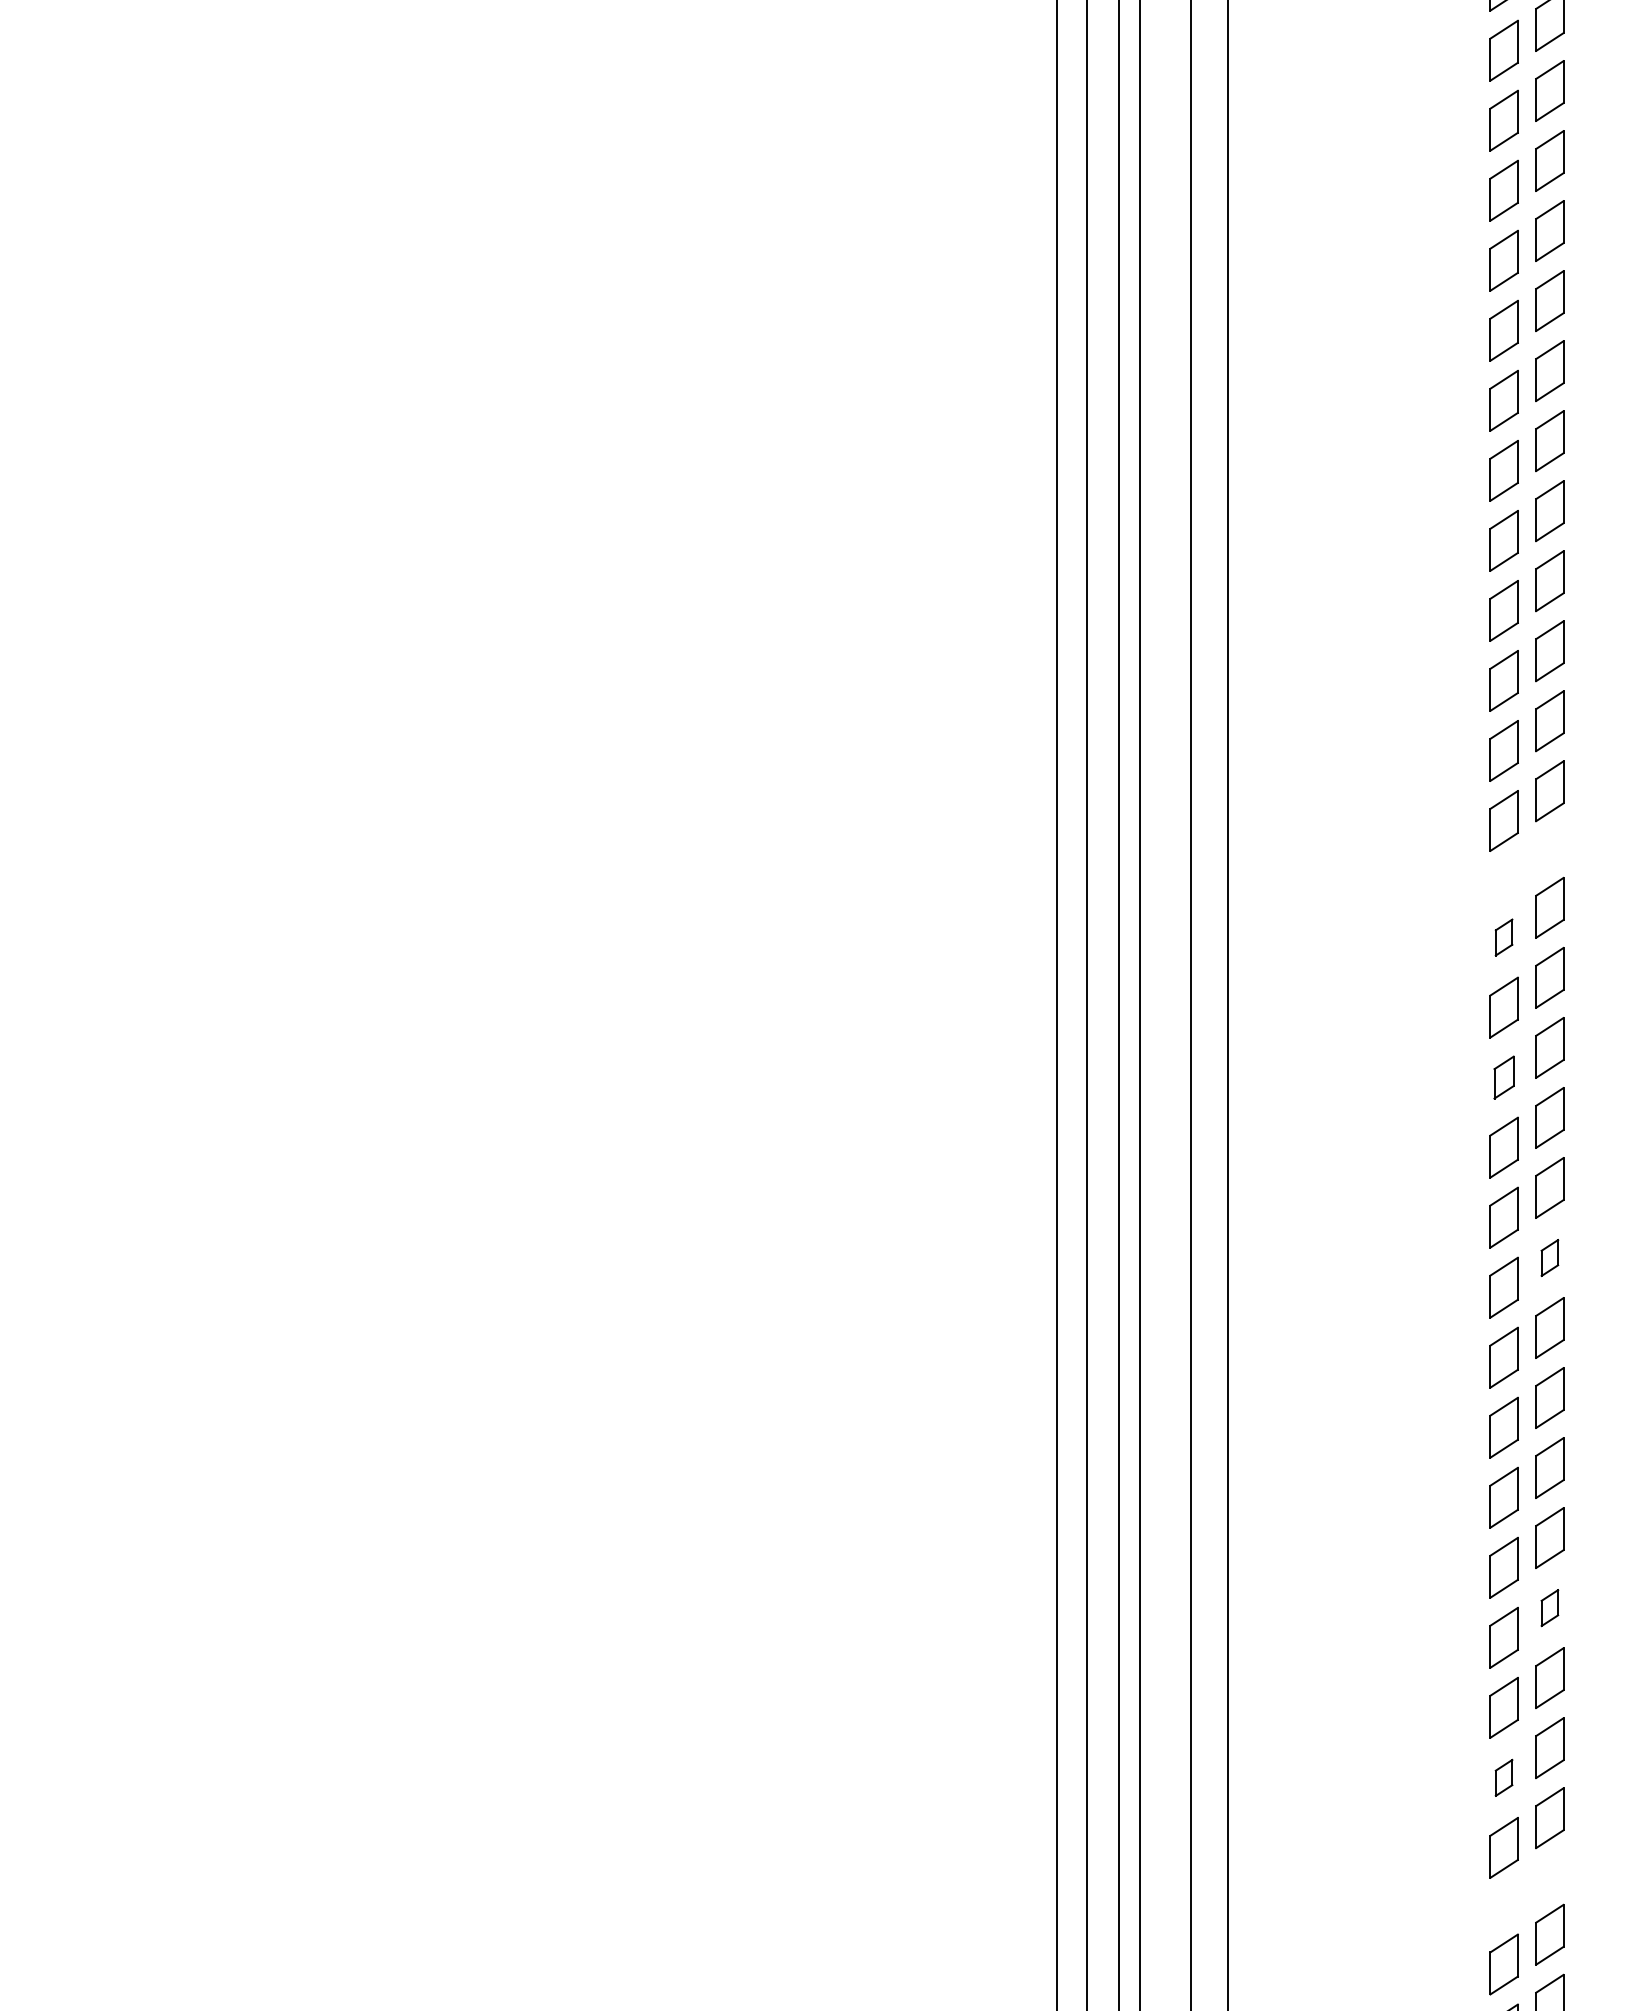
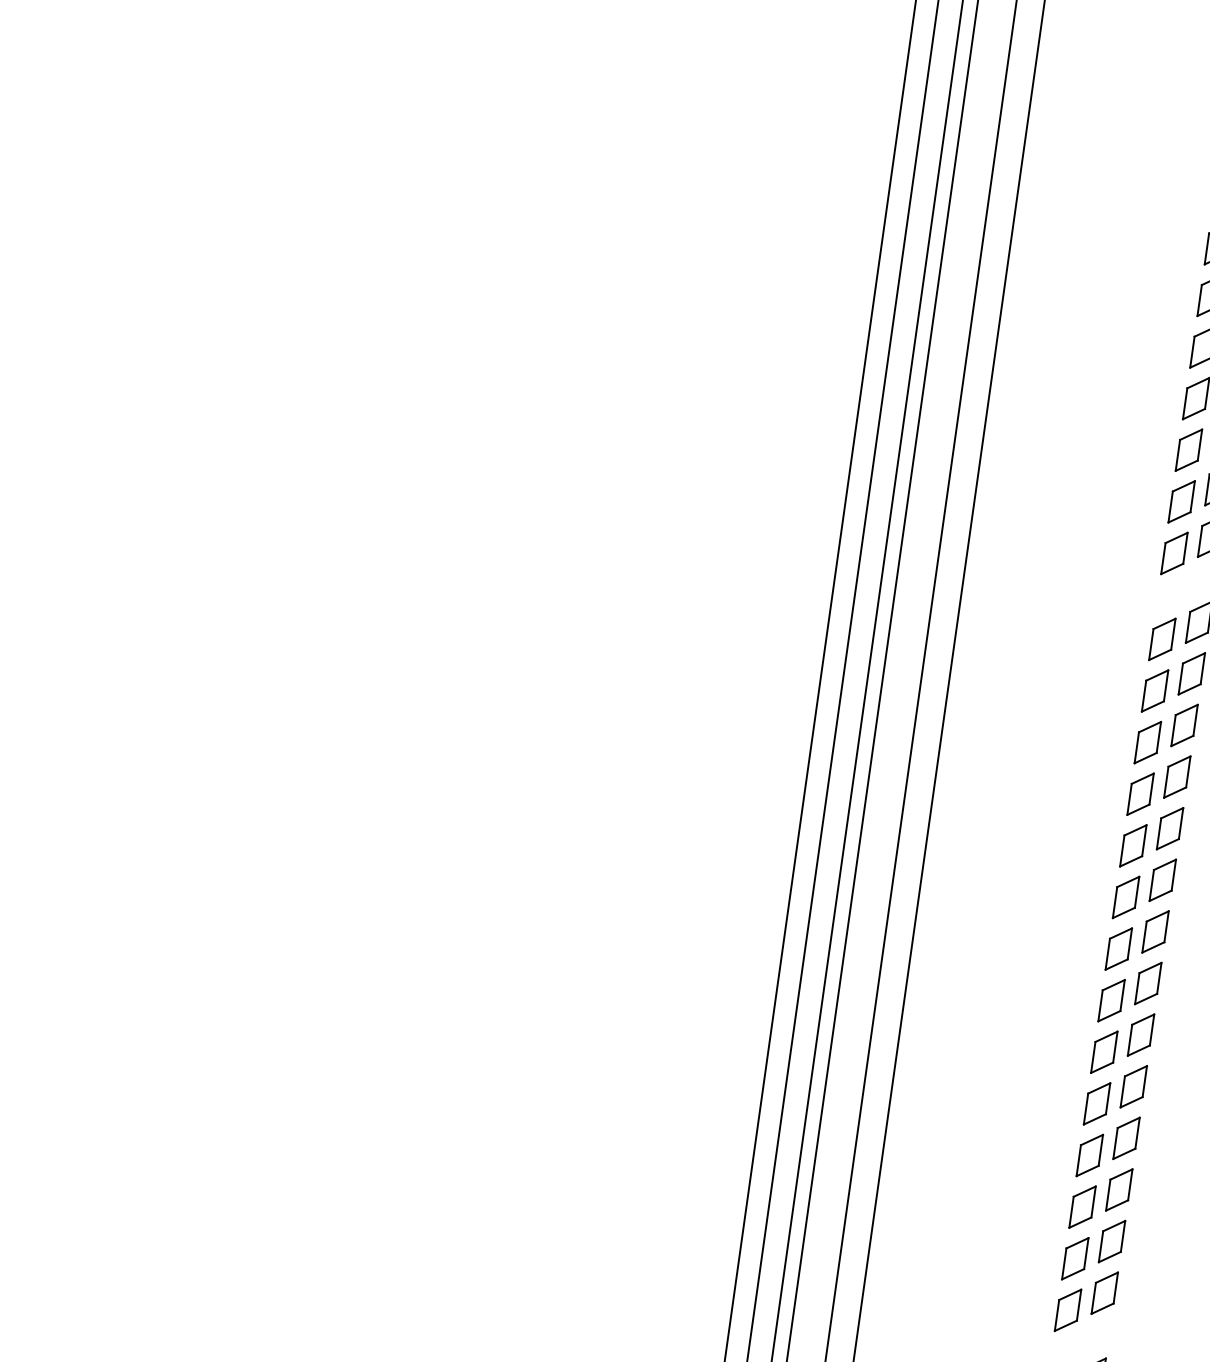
part: (1503, 937) -> (1161, 639), size x1.67
part: (1503, 1077) -> (1147, 742), size x1.43
part: (1549, 1257) -> (1162, 879), size x1.67
part: (1549, 1607) -> (1126, 1137), size x1.67
part: (1503, 1777) -> (1074, 1258), size x1.67

